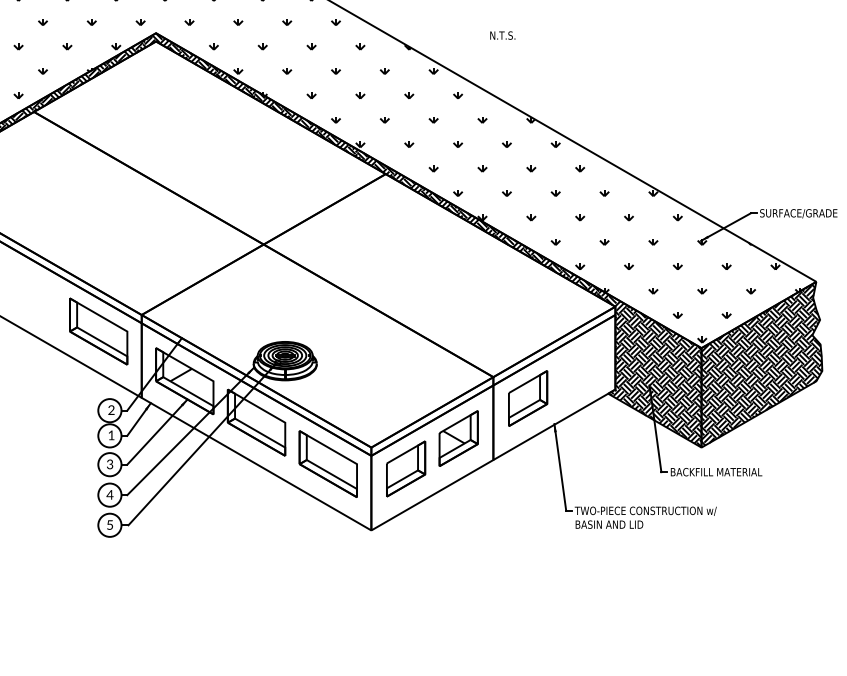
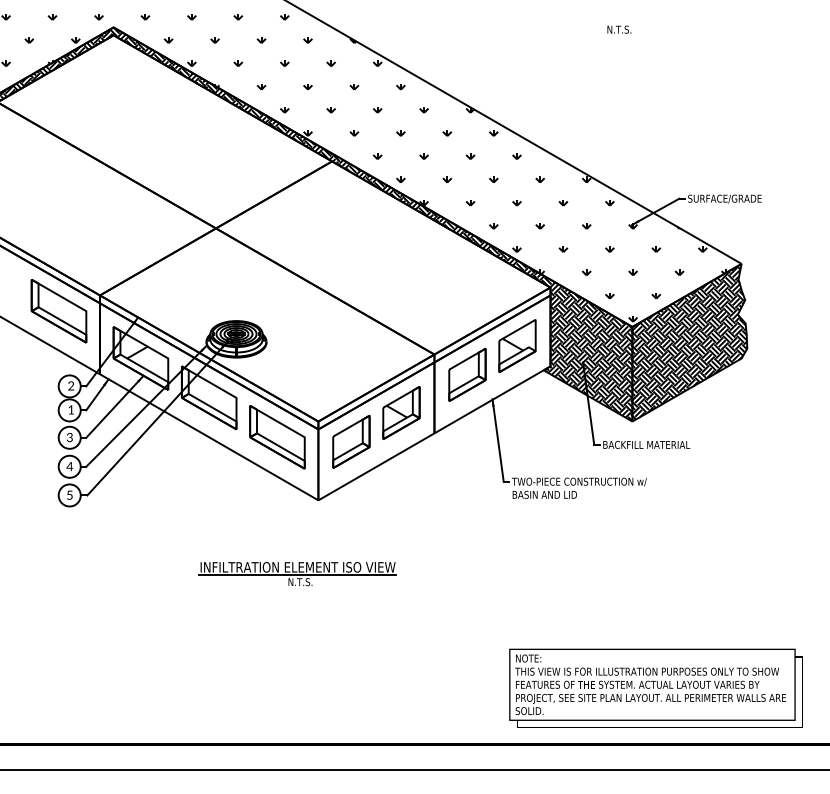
text: (502, 35) -> (619, 29), moved
part: (580, 367) -> (517, 345), added
part: (349, 608) -> (297, 574), added

